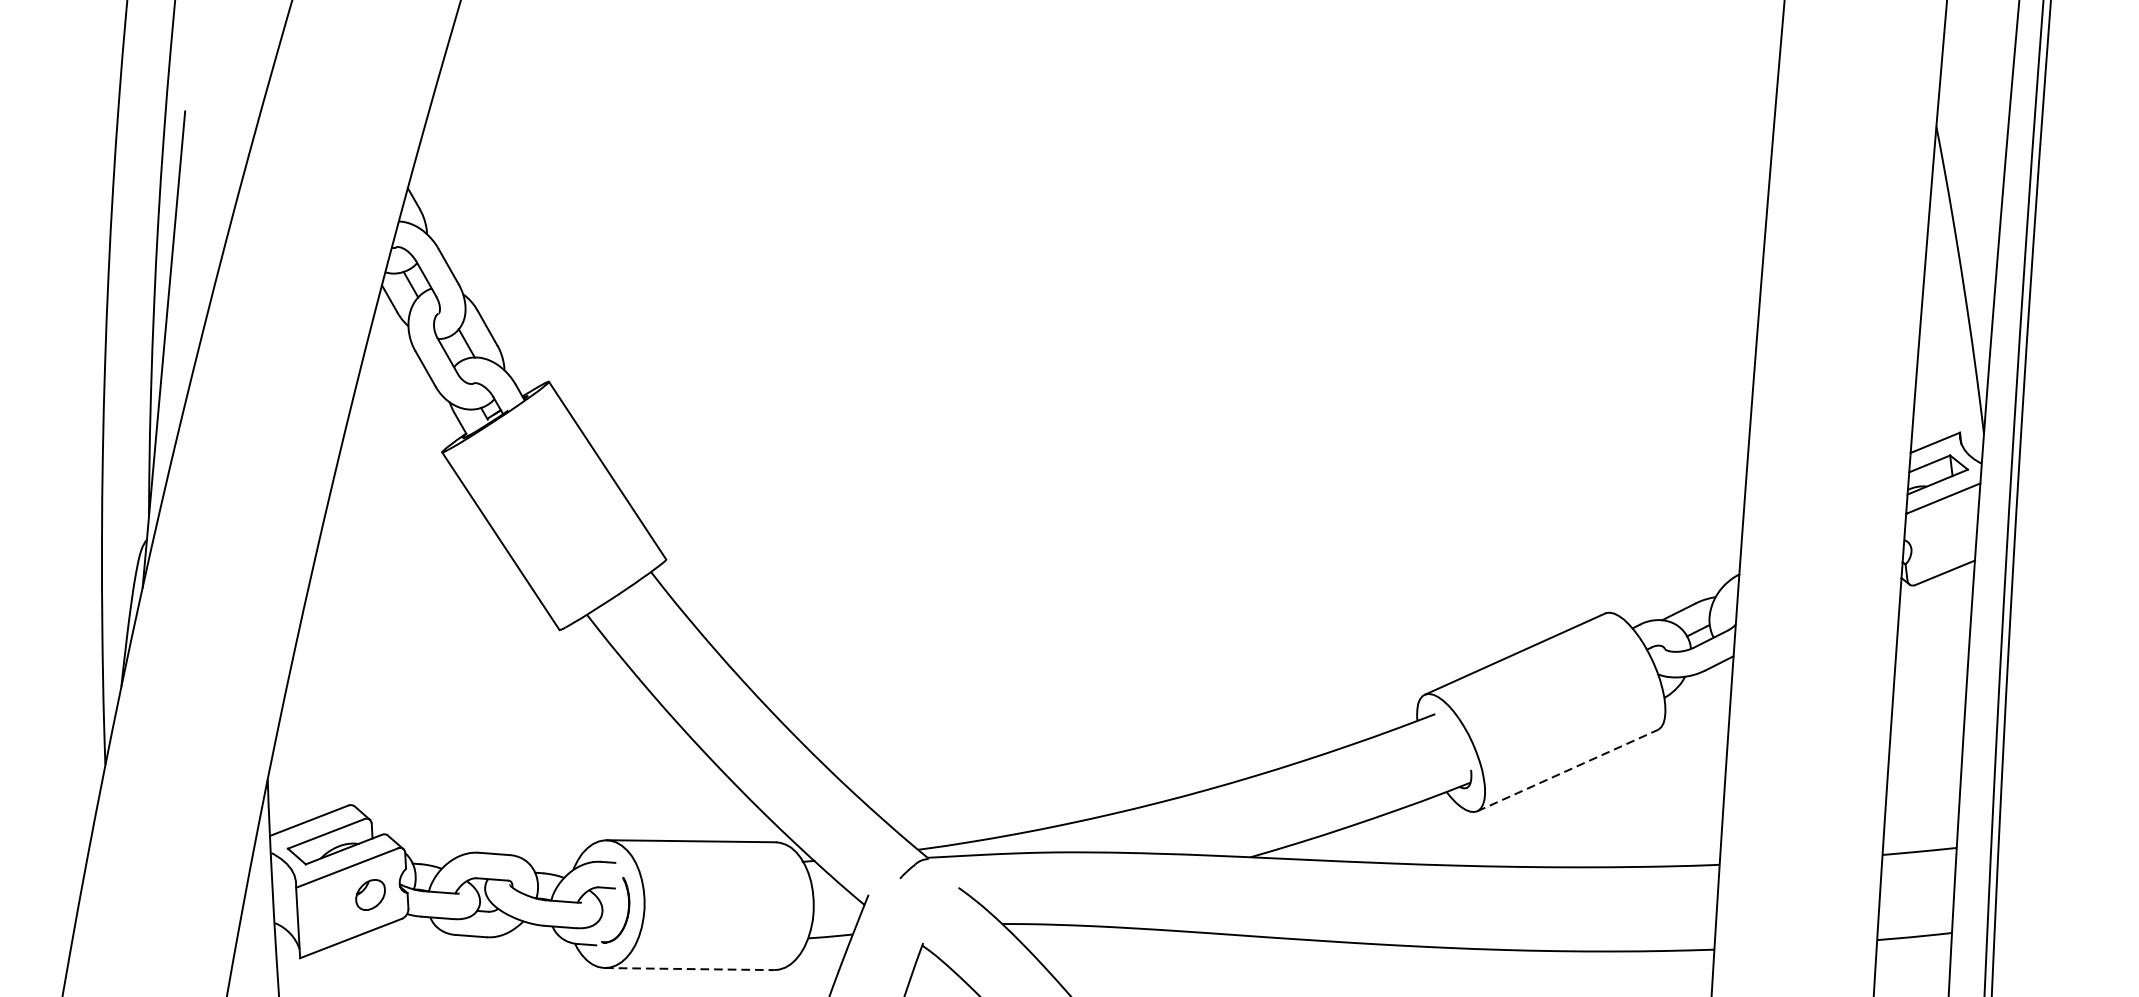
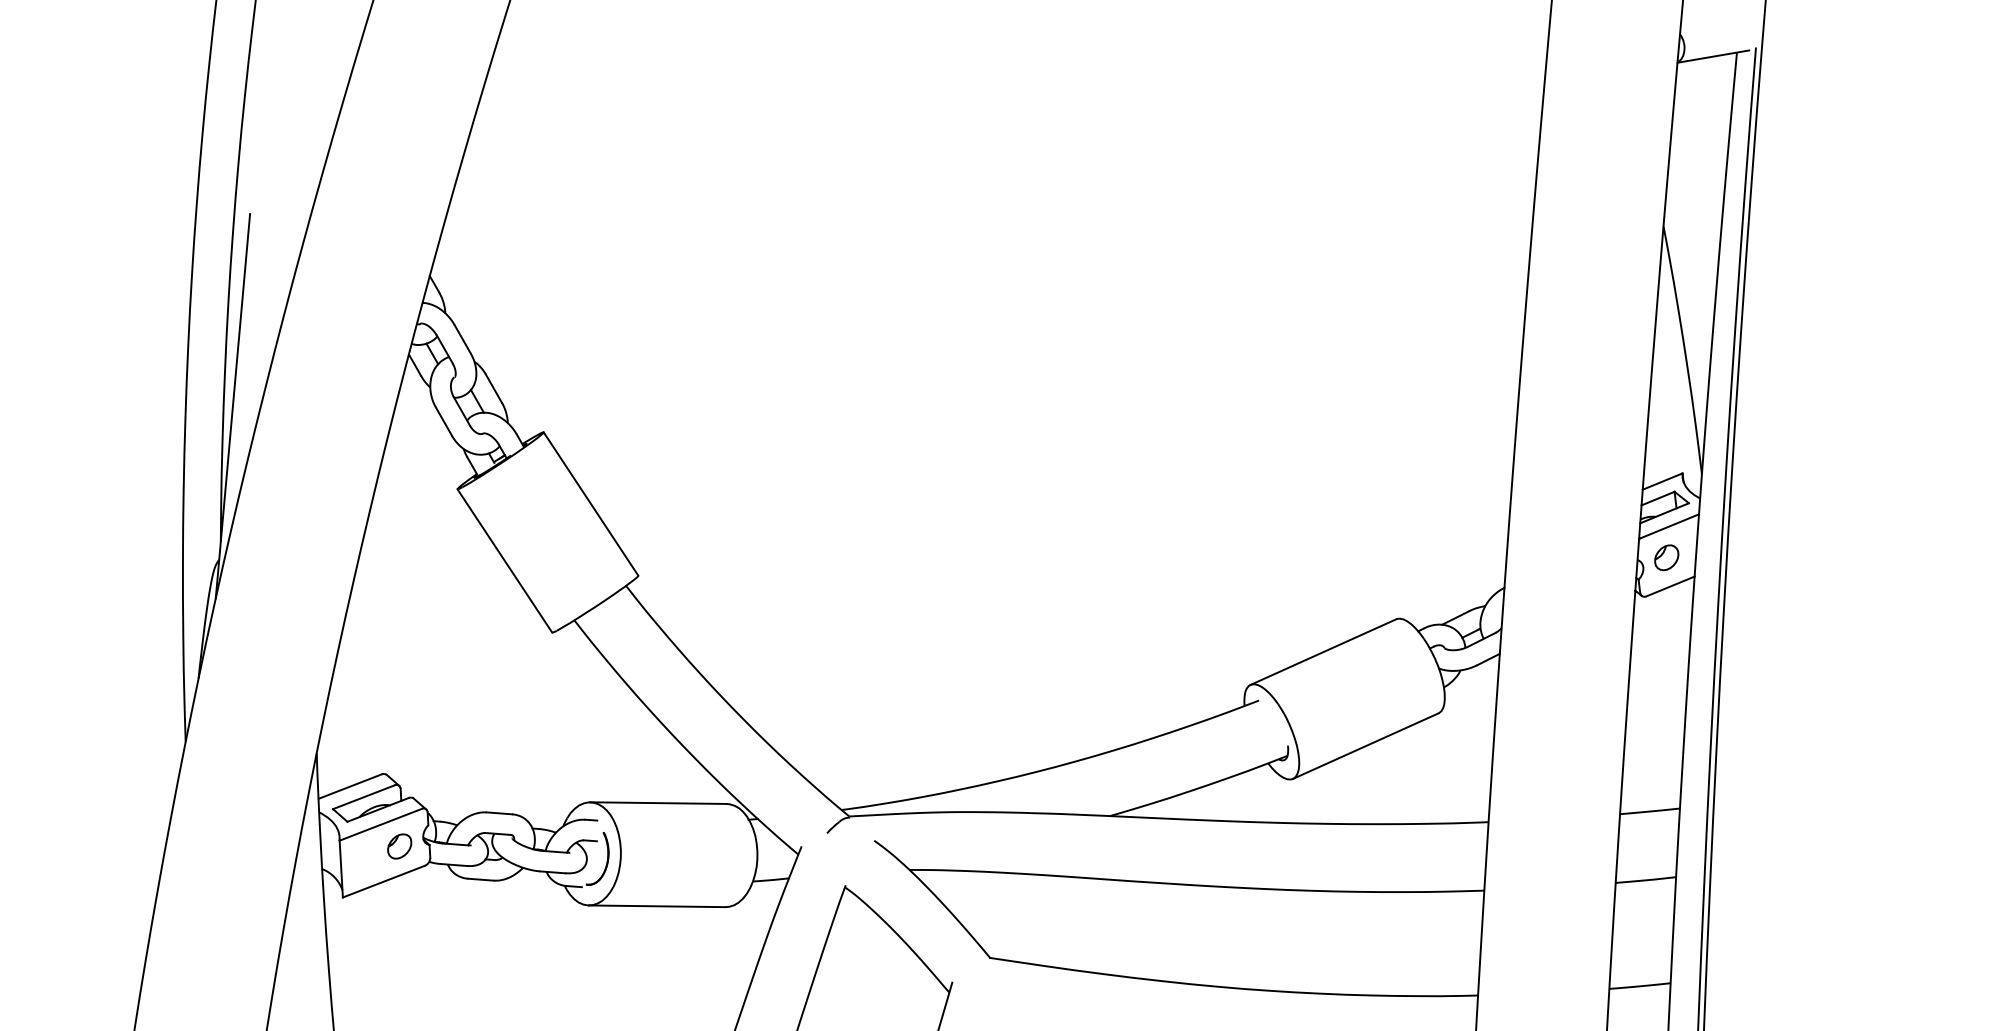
part: (1940, 536) -> (1666, 557), added
line: (1567, 771) -> (1365, 746), dashed -> solid
line: (689, 969) -> (657, 906), dashed -> solid

